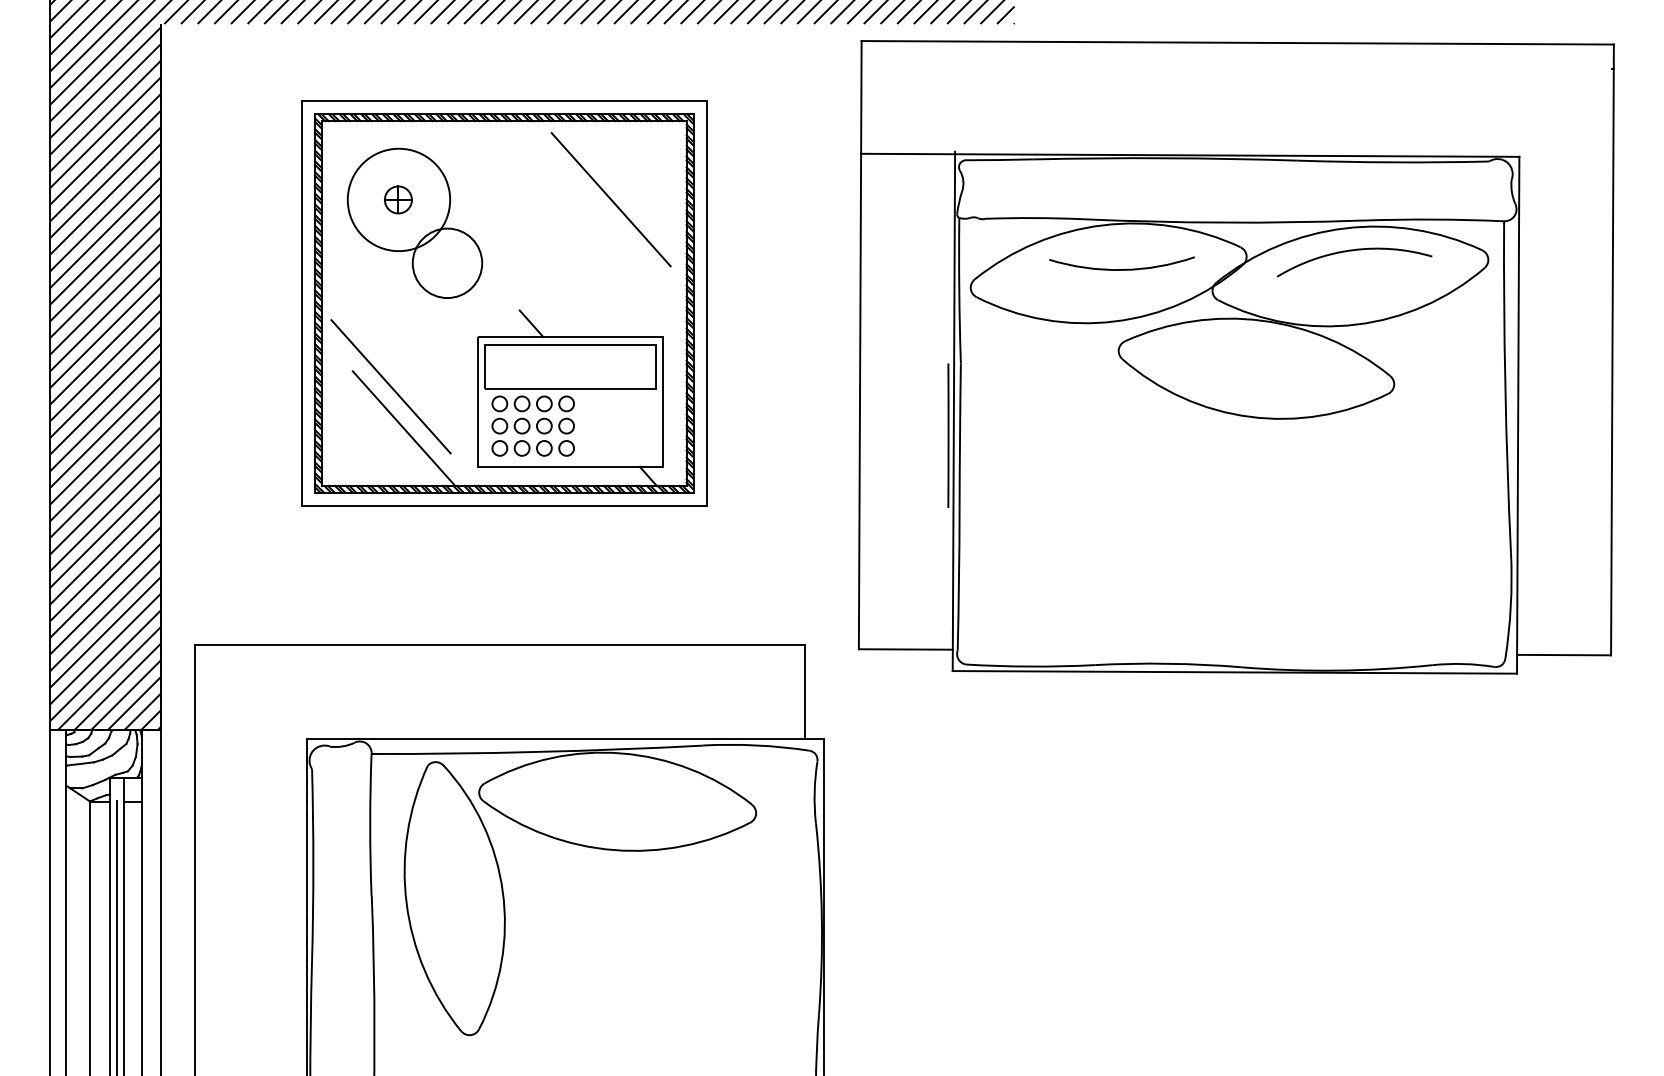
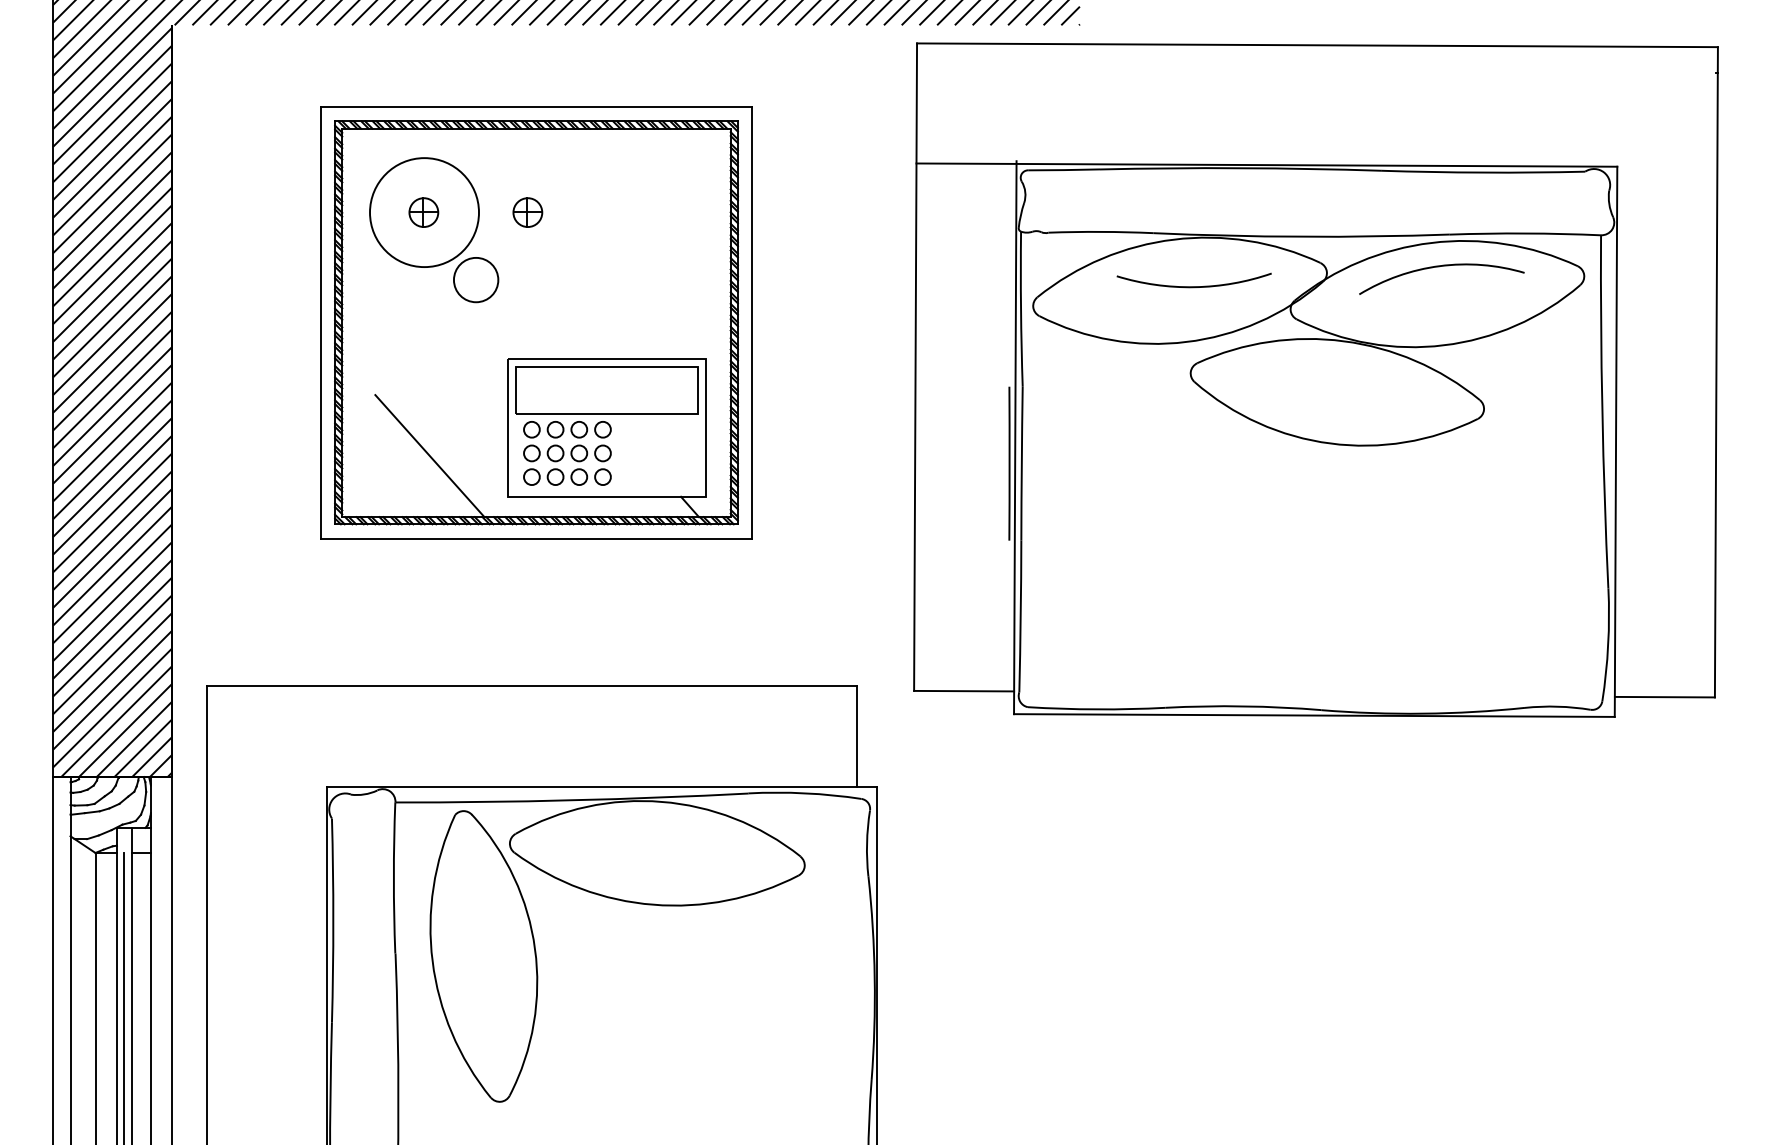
part: (495, 199) -> (527, 212), added
line: (611, 199) -> (650, 212), removed
circle: (447, 263) -> (476, 280), size x0.6
line: (531, 323) -> (565, 344), removed
line: (390, 386) -> (415, 411), removed

